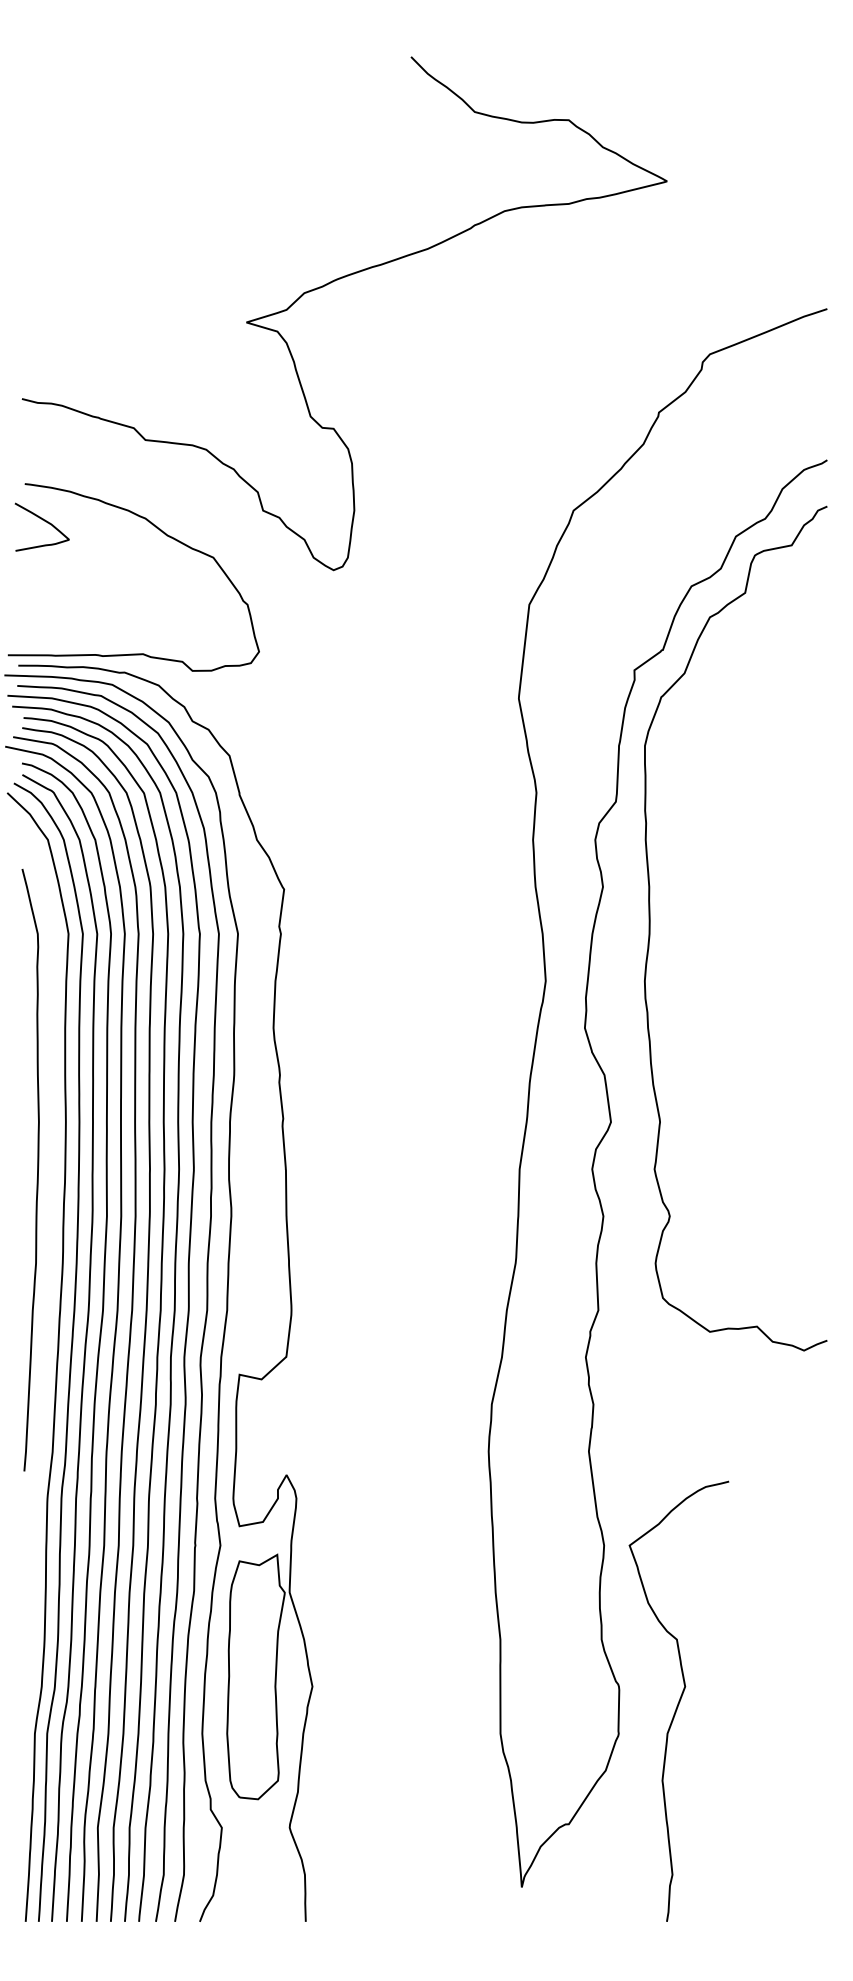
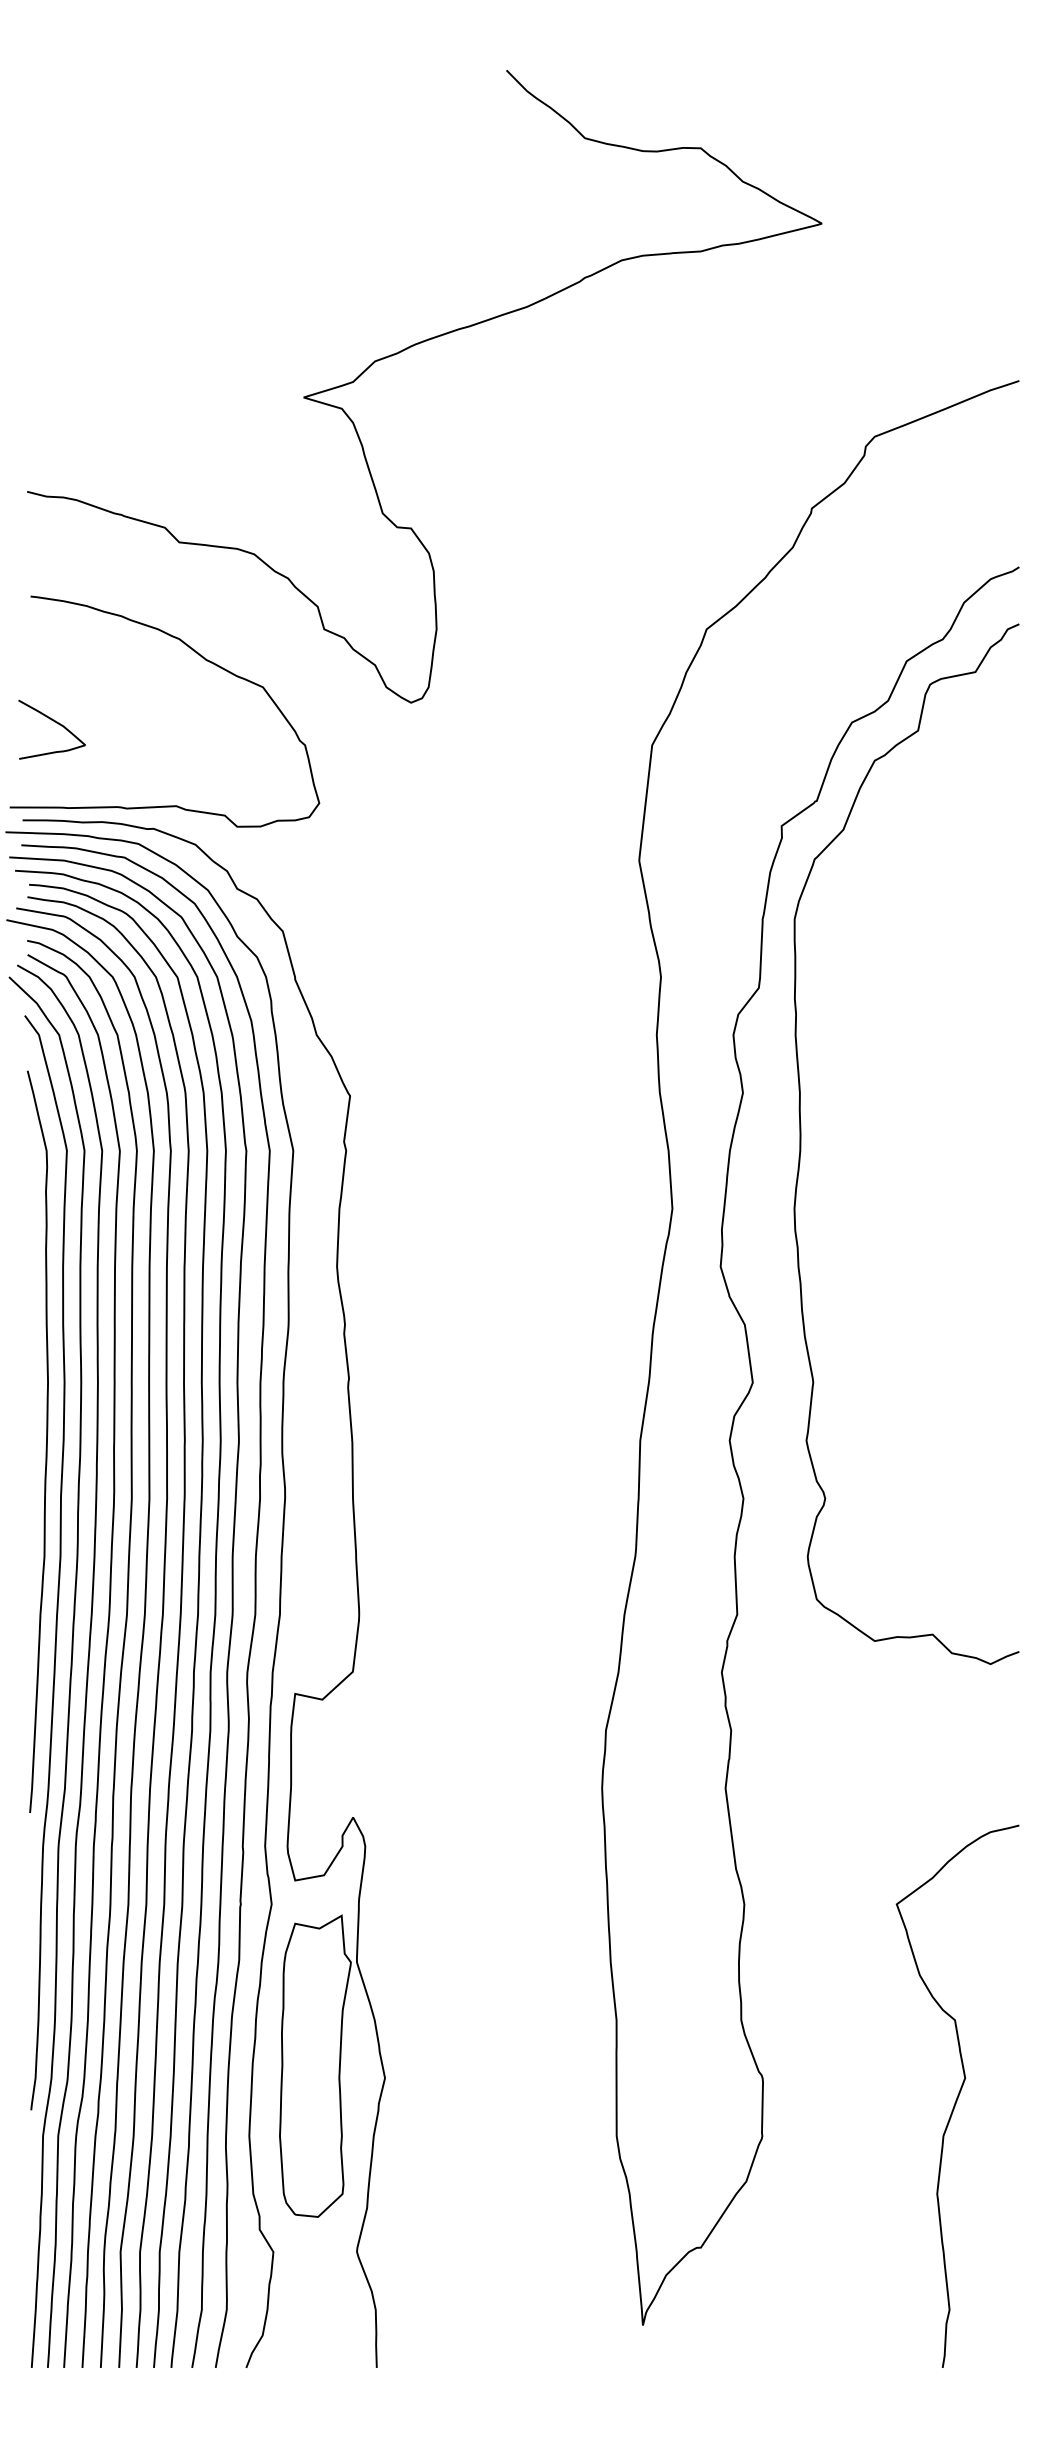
curve: (44, 521) -> (54, 722), moved
curve: (48, 1268) -> (59, 1562), added
curve: (678, 1700) -> (957, 2095), moved

